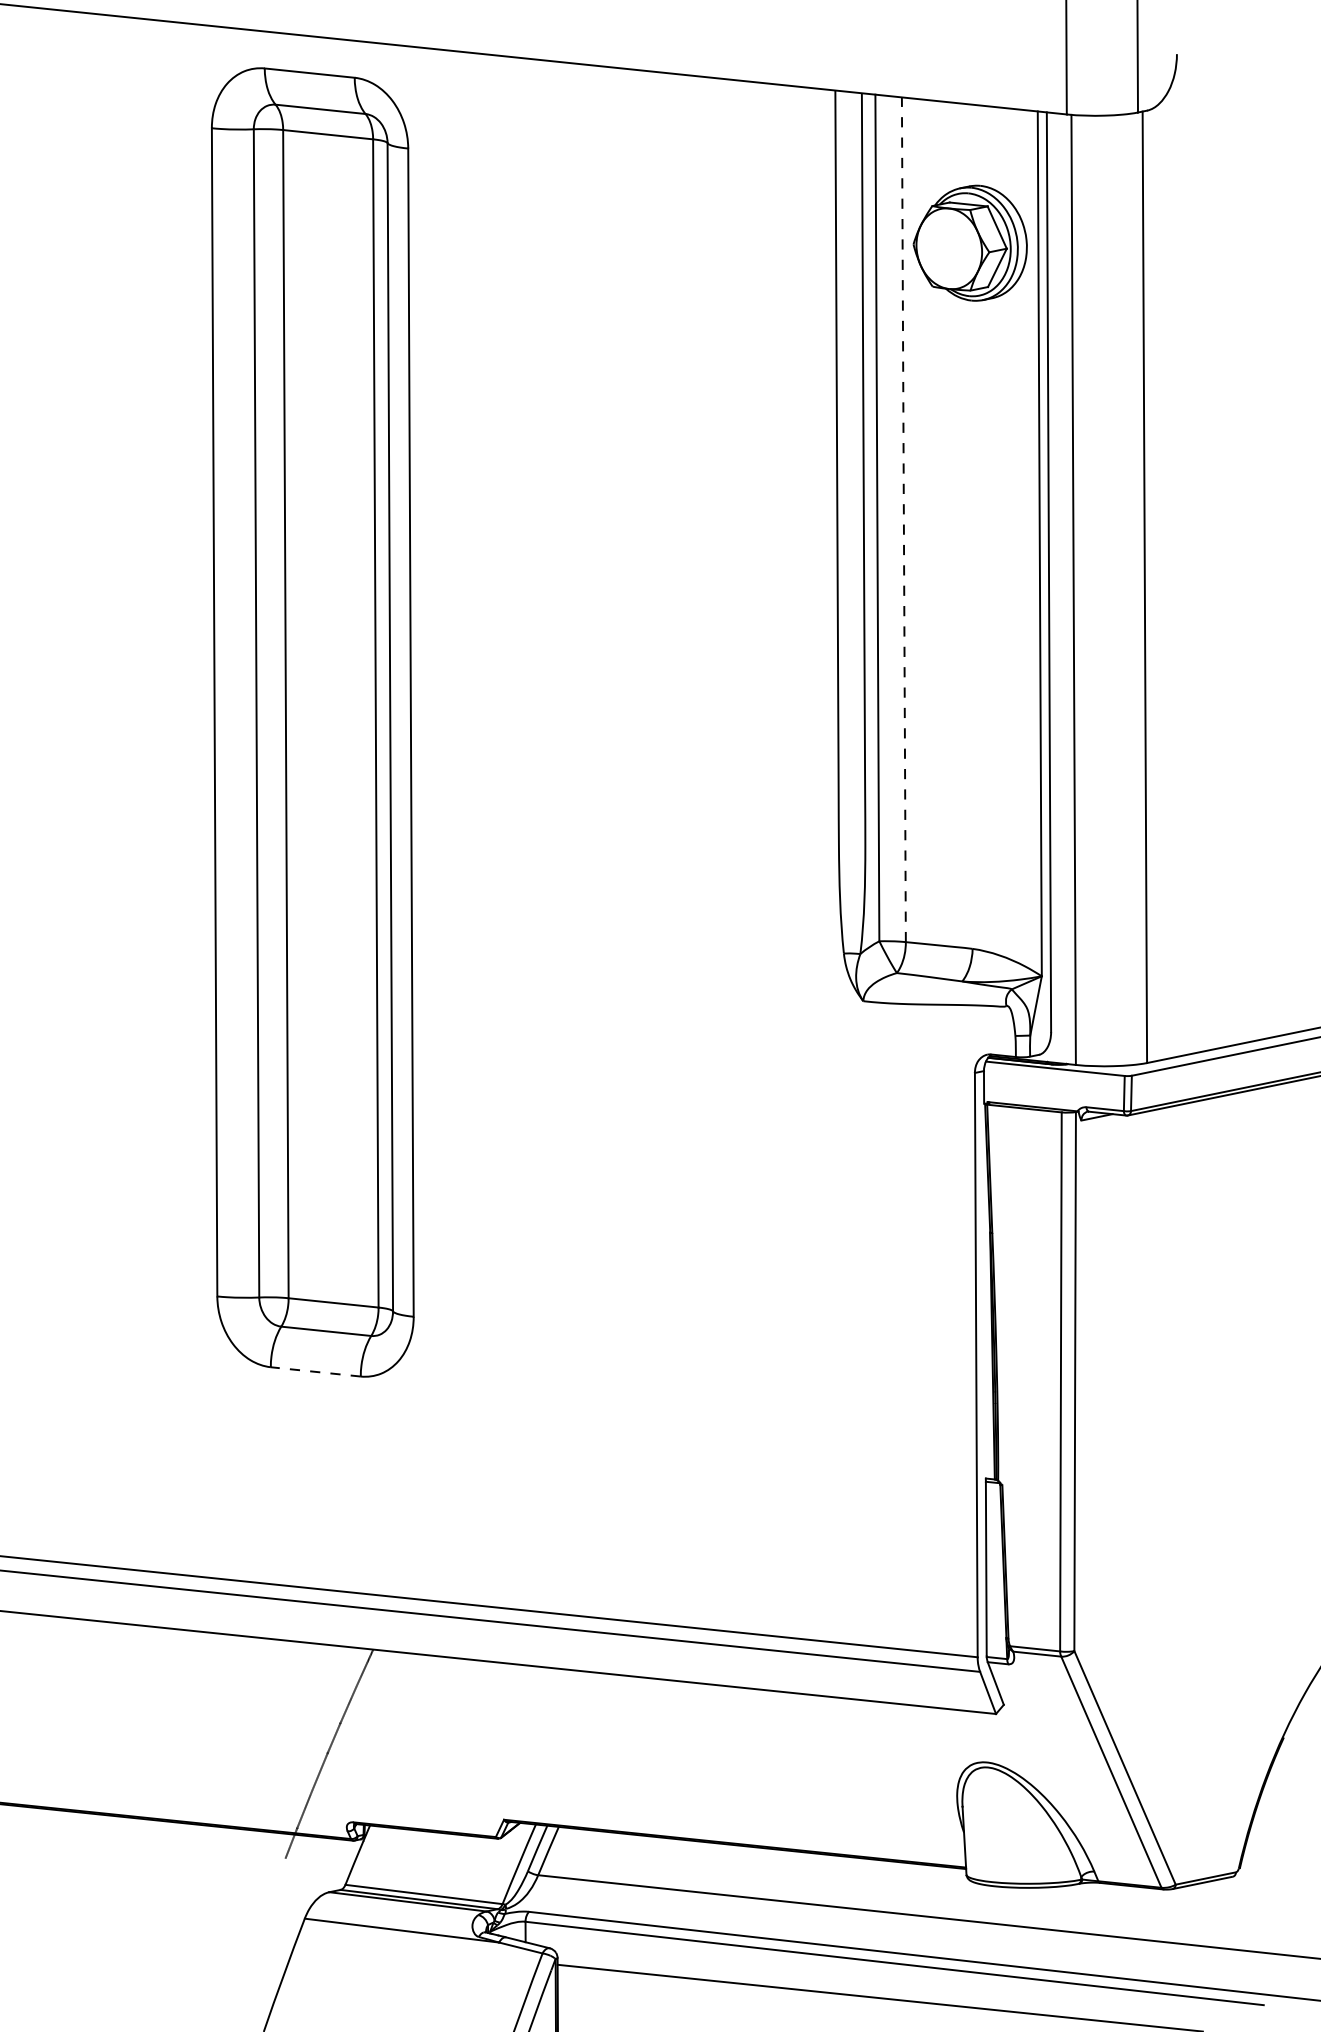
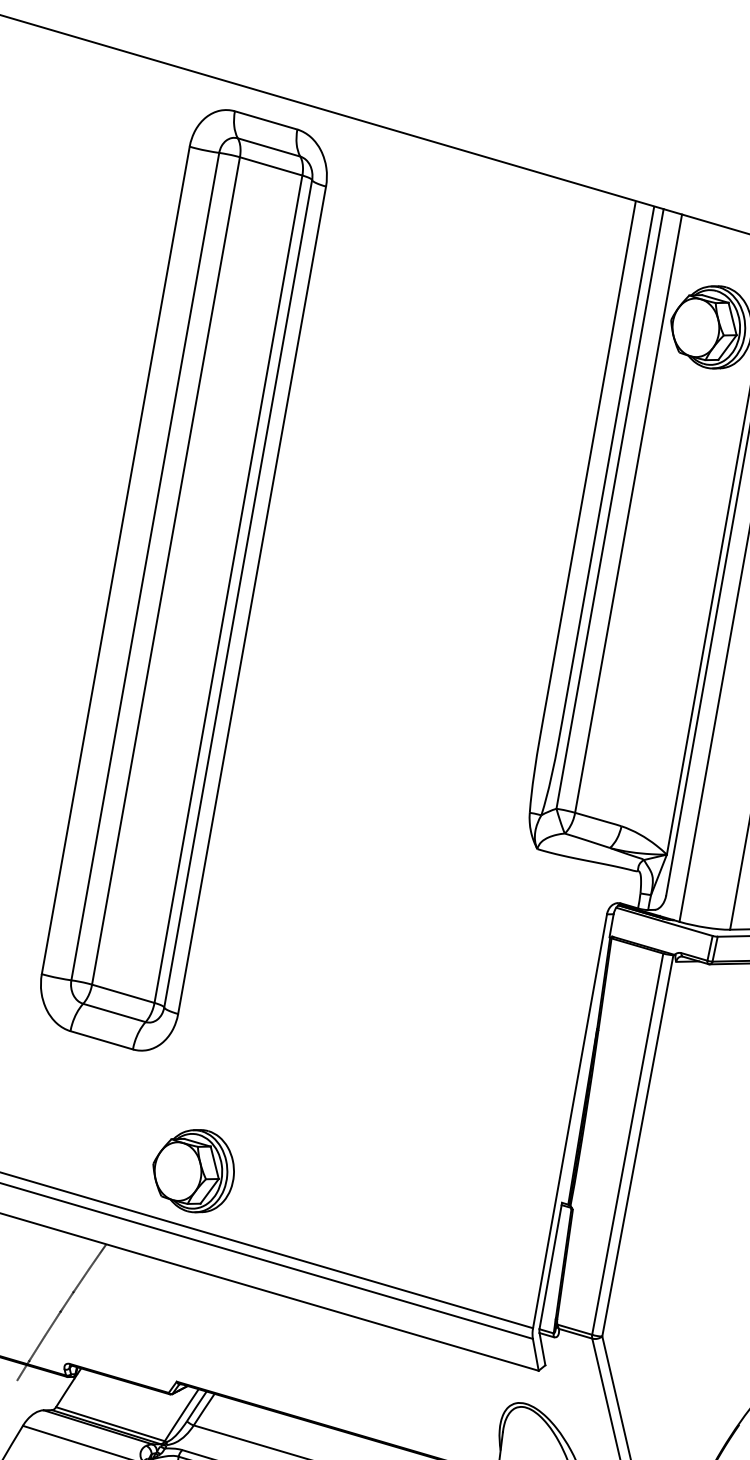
line: (903, 519) -> (628, 513), dashed -> solid
line: (315, 1371) -> (101, 1040), dashed -> solid
part: (473, 1526) -> (193, 1170), added

